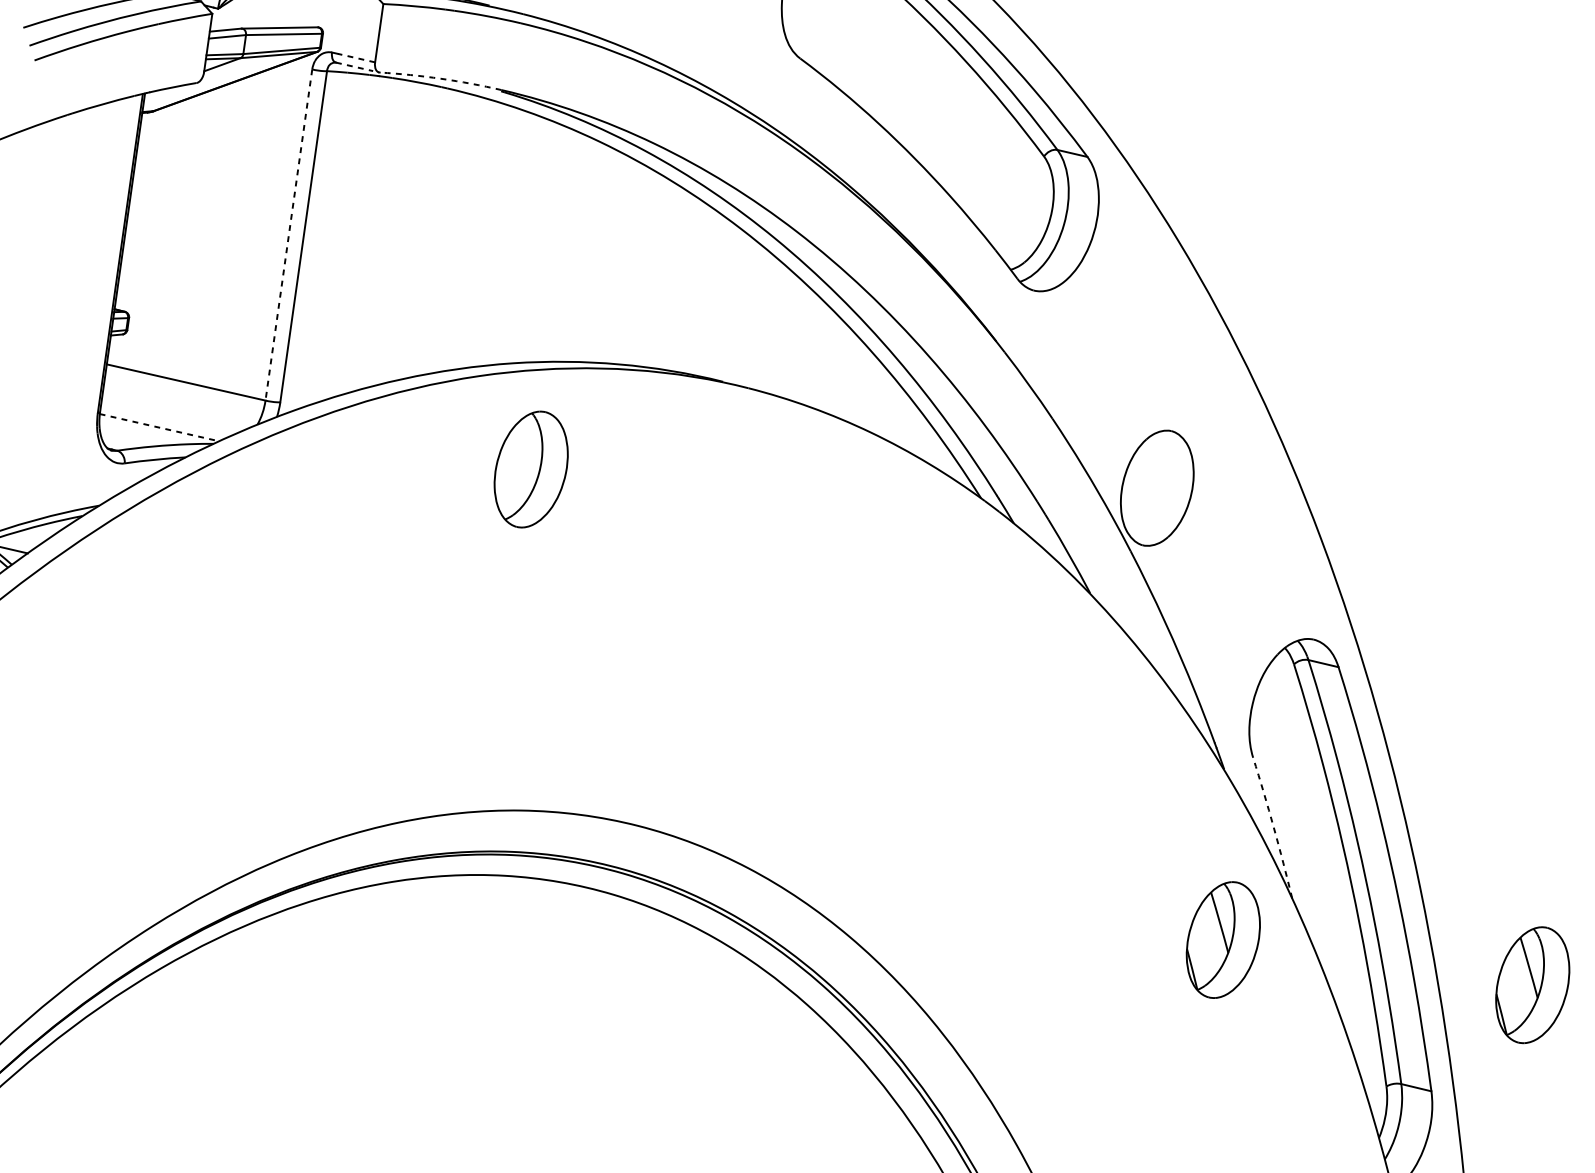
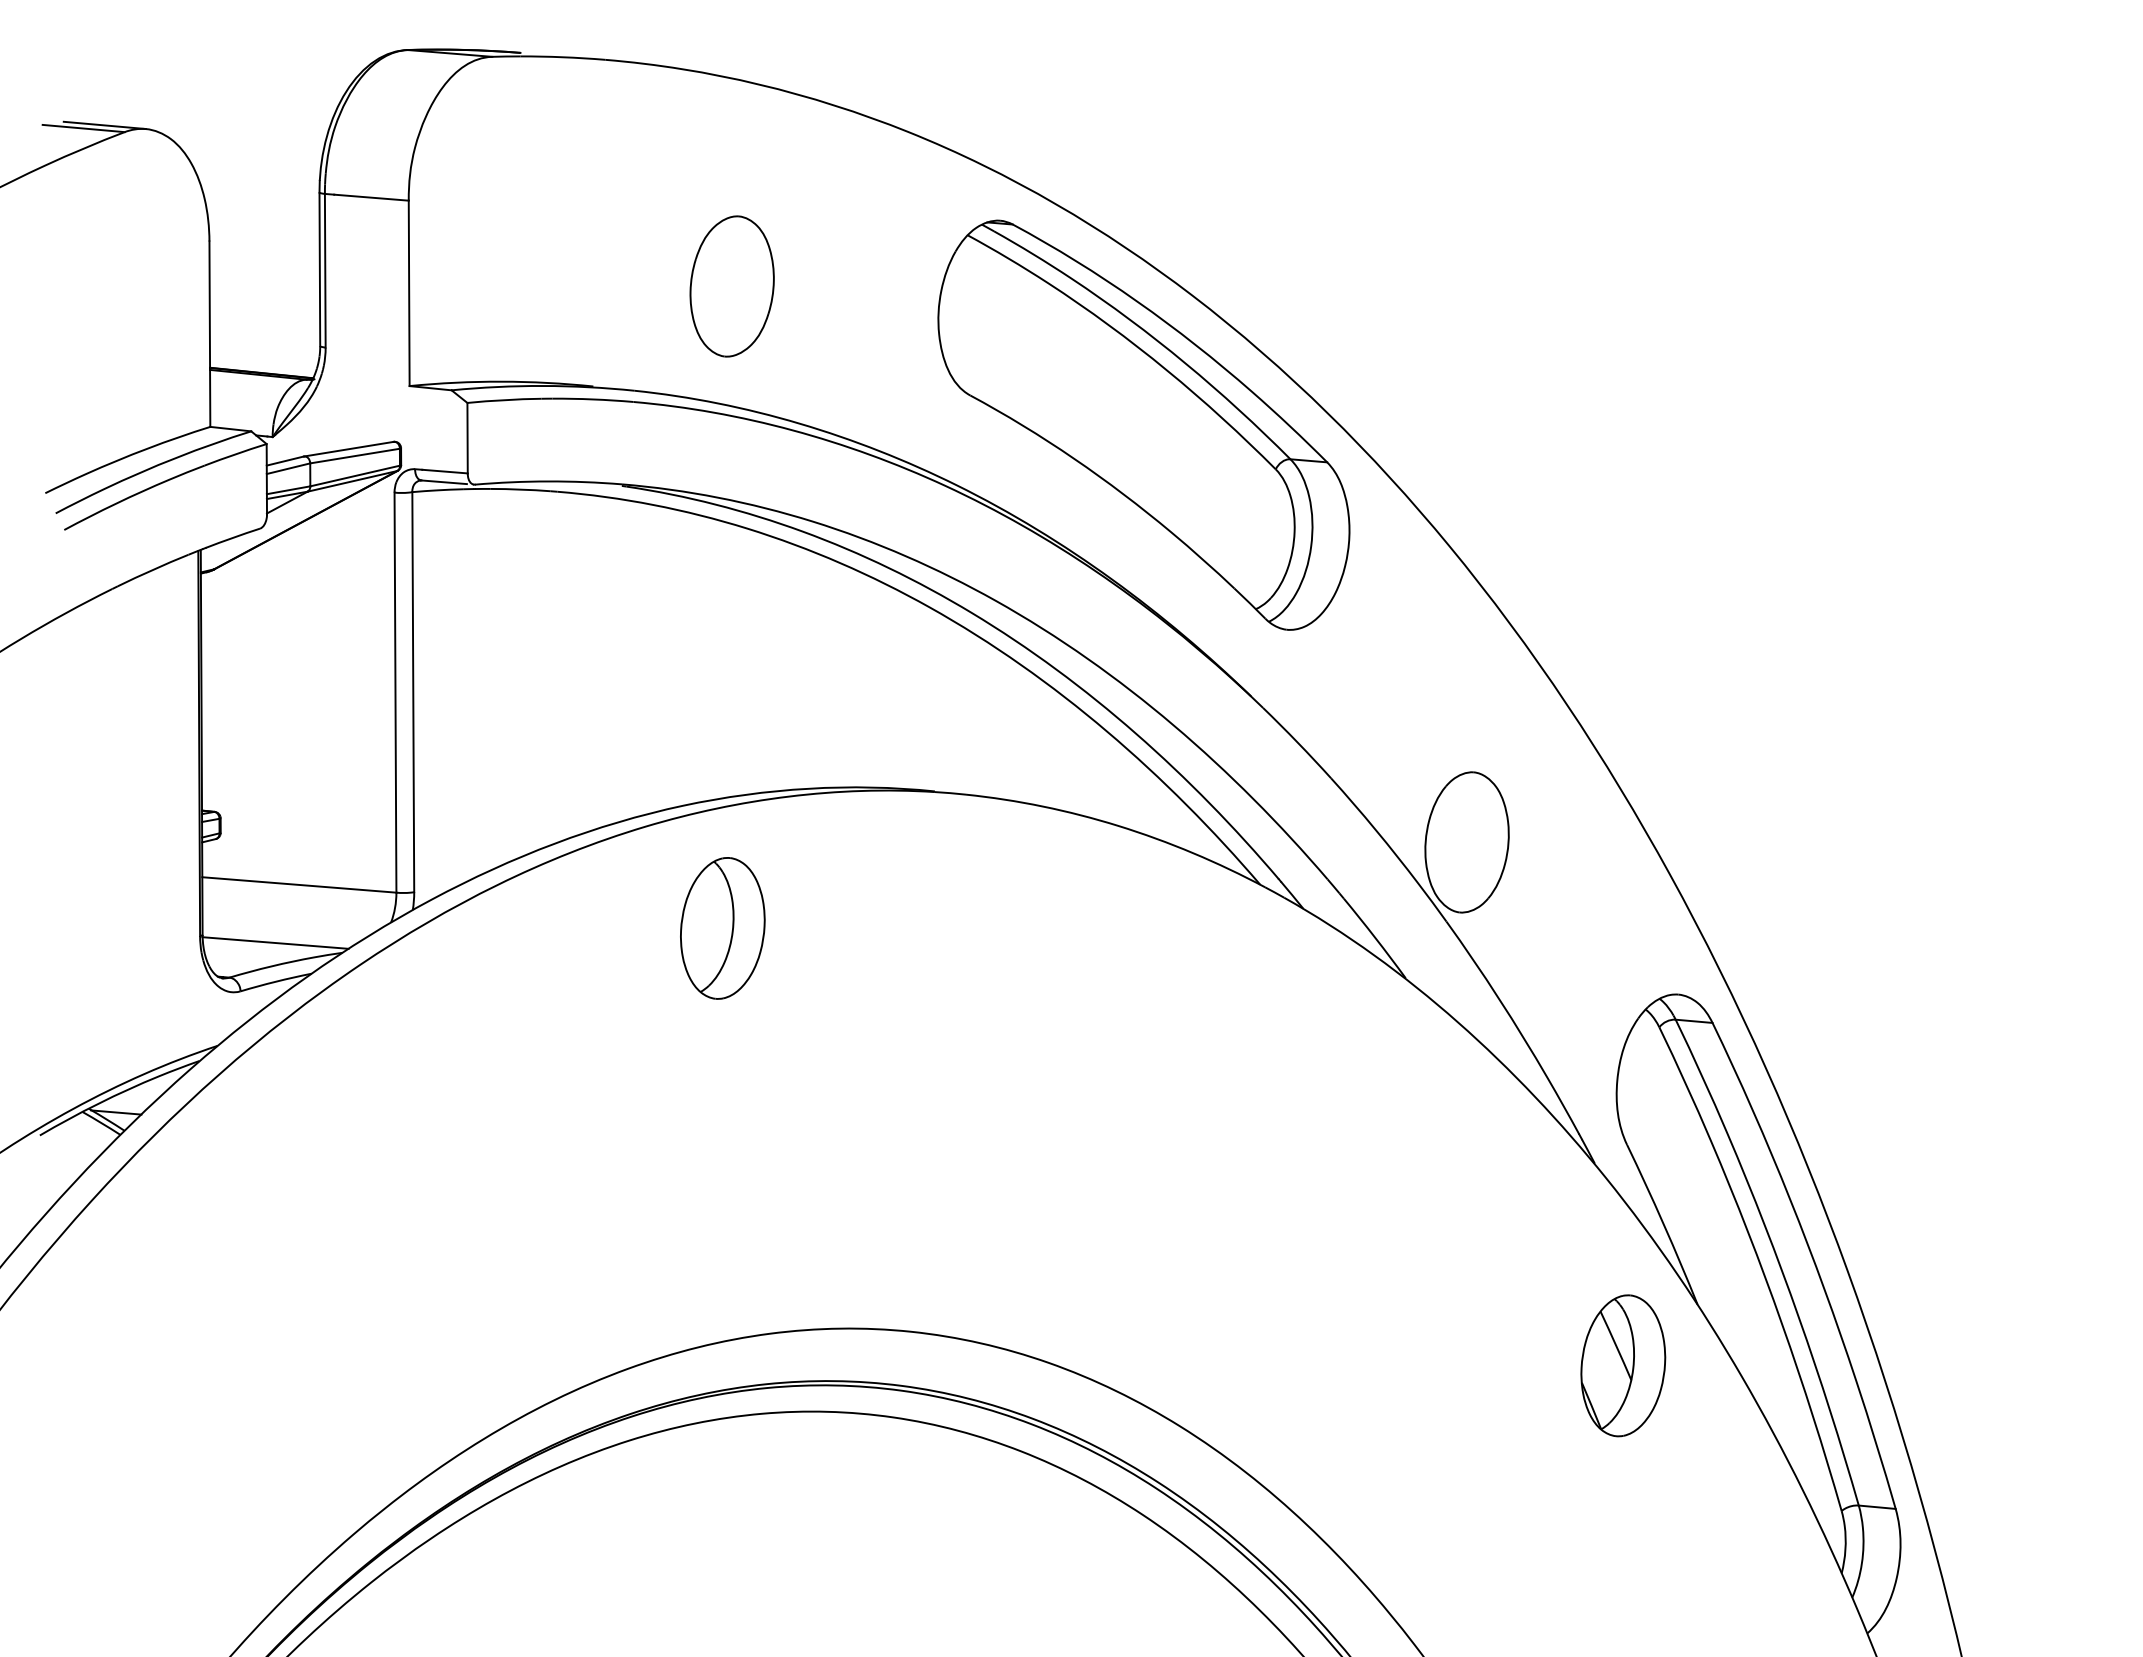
line: (356, 58) -> (445, 471), dashed -> solid
line: (354, 67) -> (444, 482), dashed -> solid
arc: (440, 78) -> (548, 481), dashed -> solid
line: (288, 235) -> (395, 693), dashed -> solid
line: (160, 428) -> (276, 943), dashed -> solid
arc: (1273, 828) -> (1663, 1224), dashed -> solid
part: (1532, 984) -> (1997, 1365), removed

